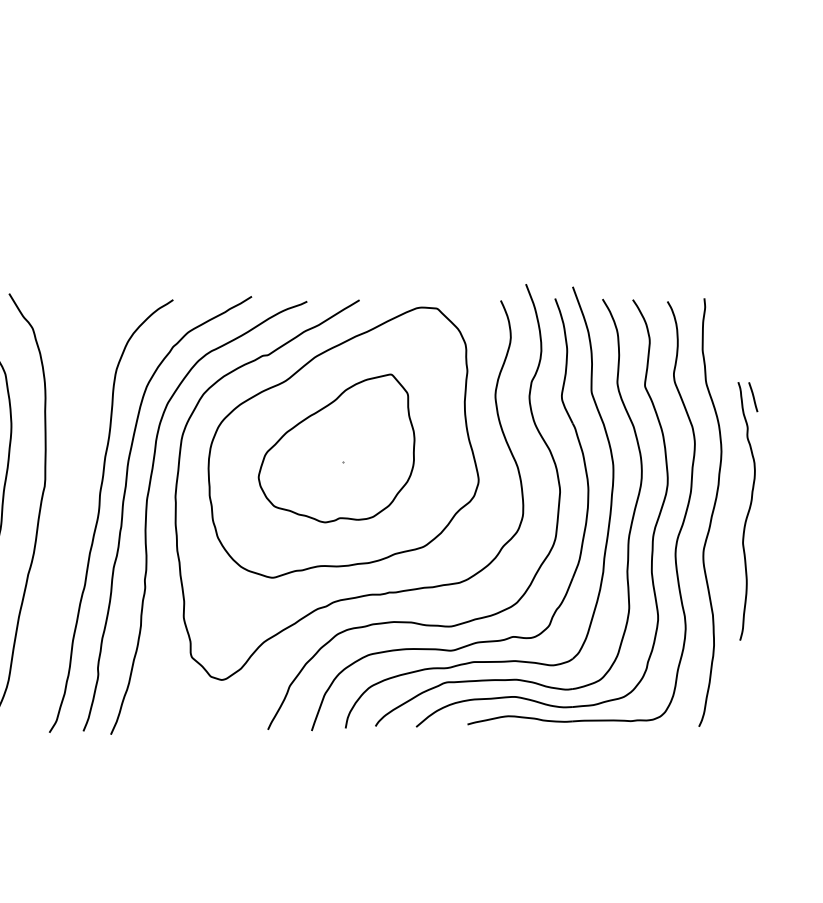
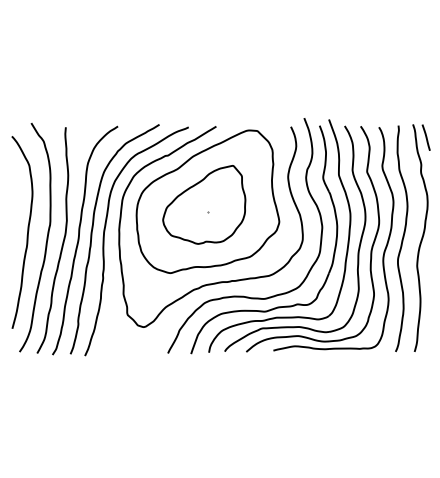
part: (747, 510) -> (421, 237), size x1.67
curve: (68, 517) -> (62, 241), added

